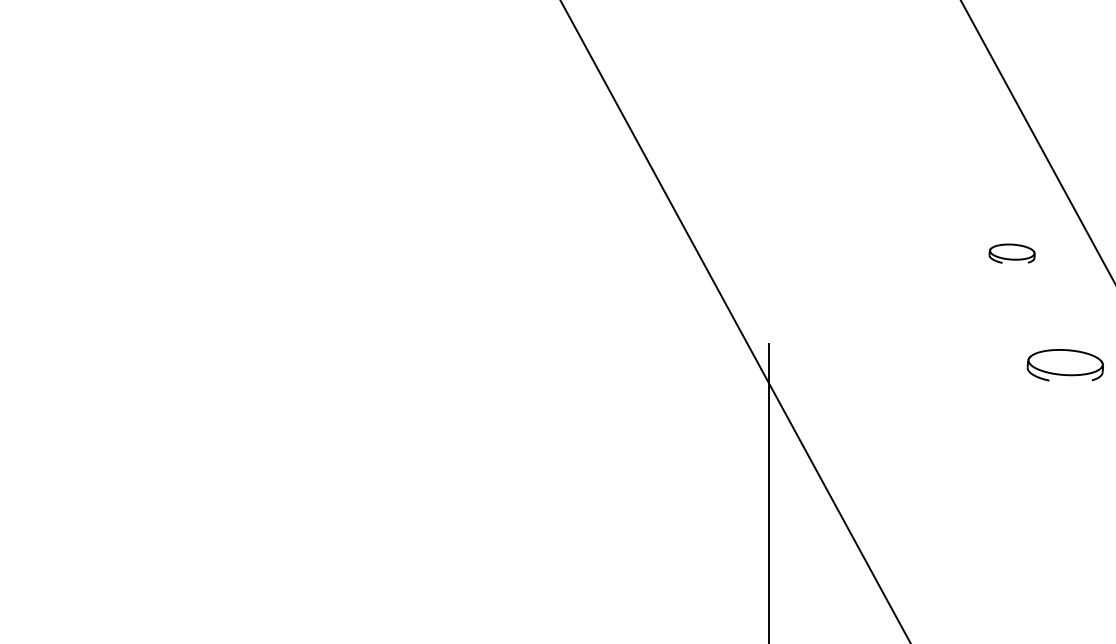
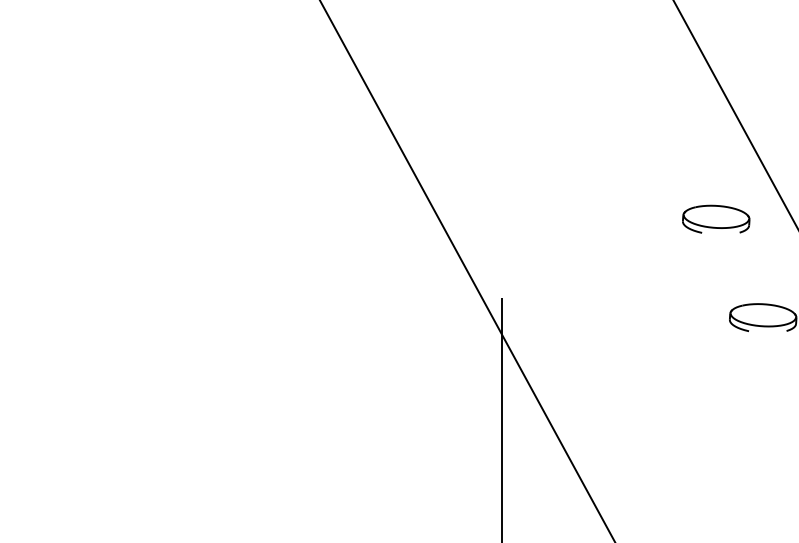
part: (1011, 253) -> (715, 218), size x1.67

